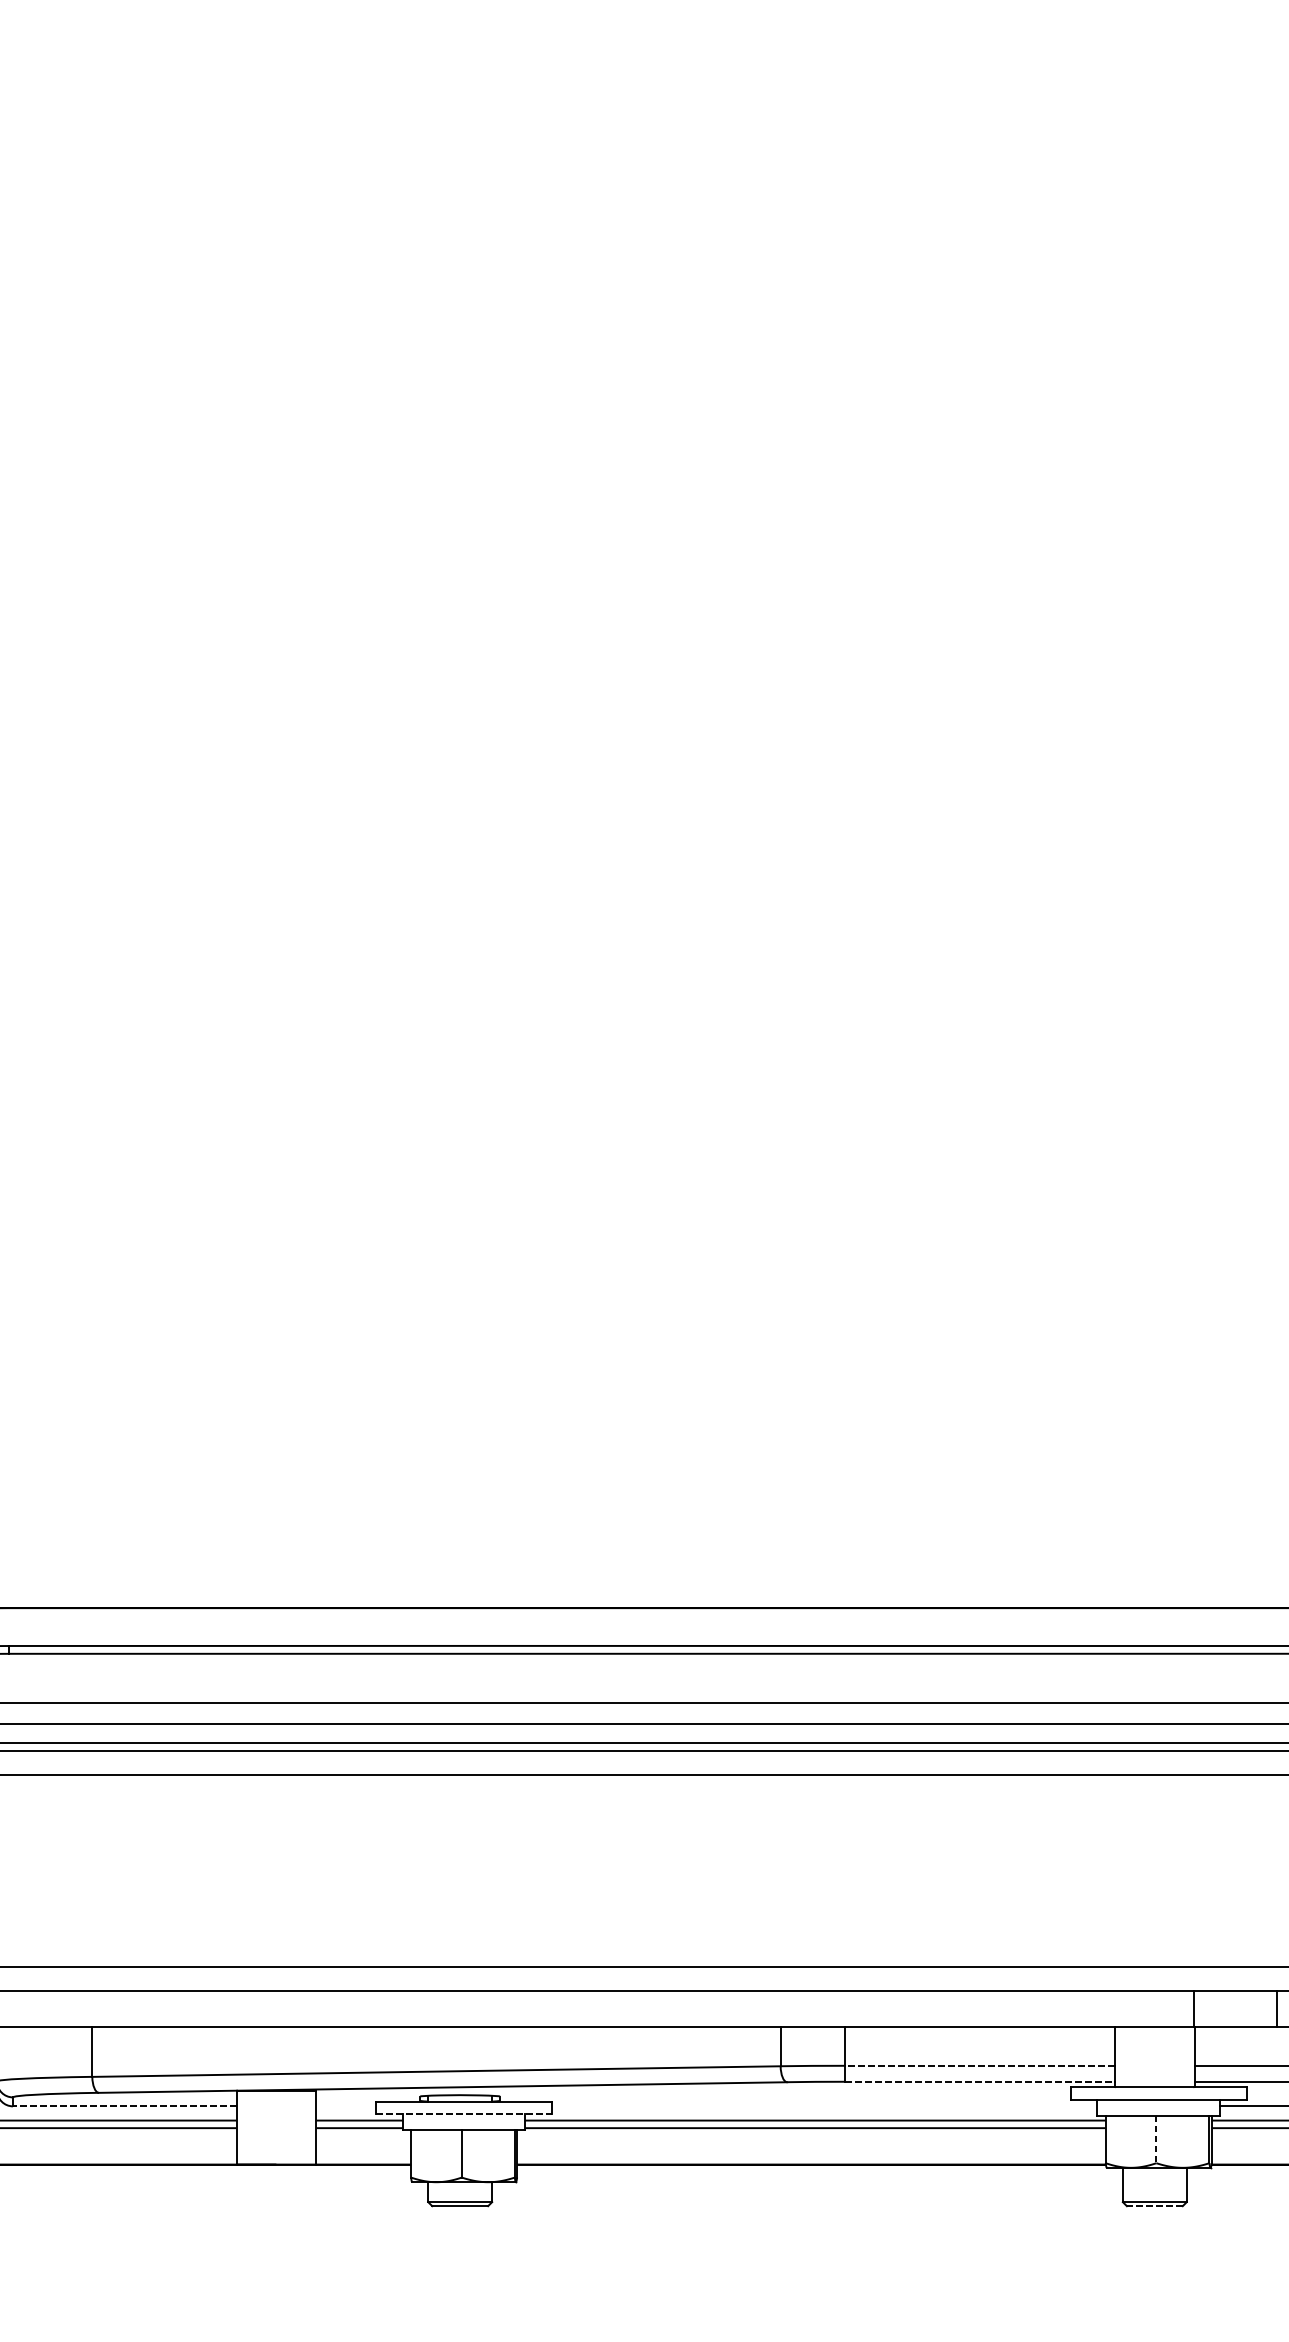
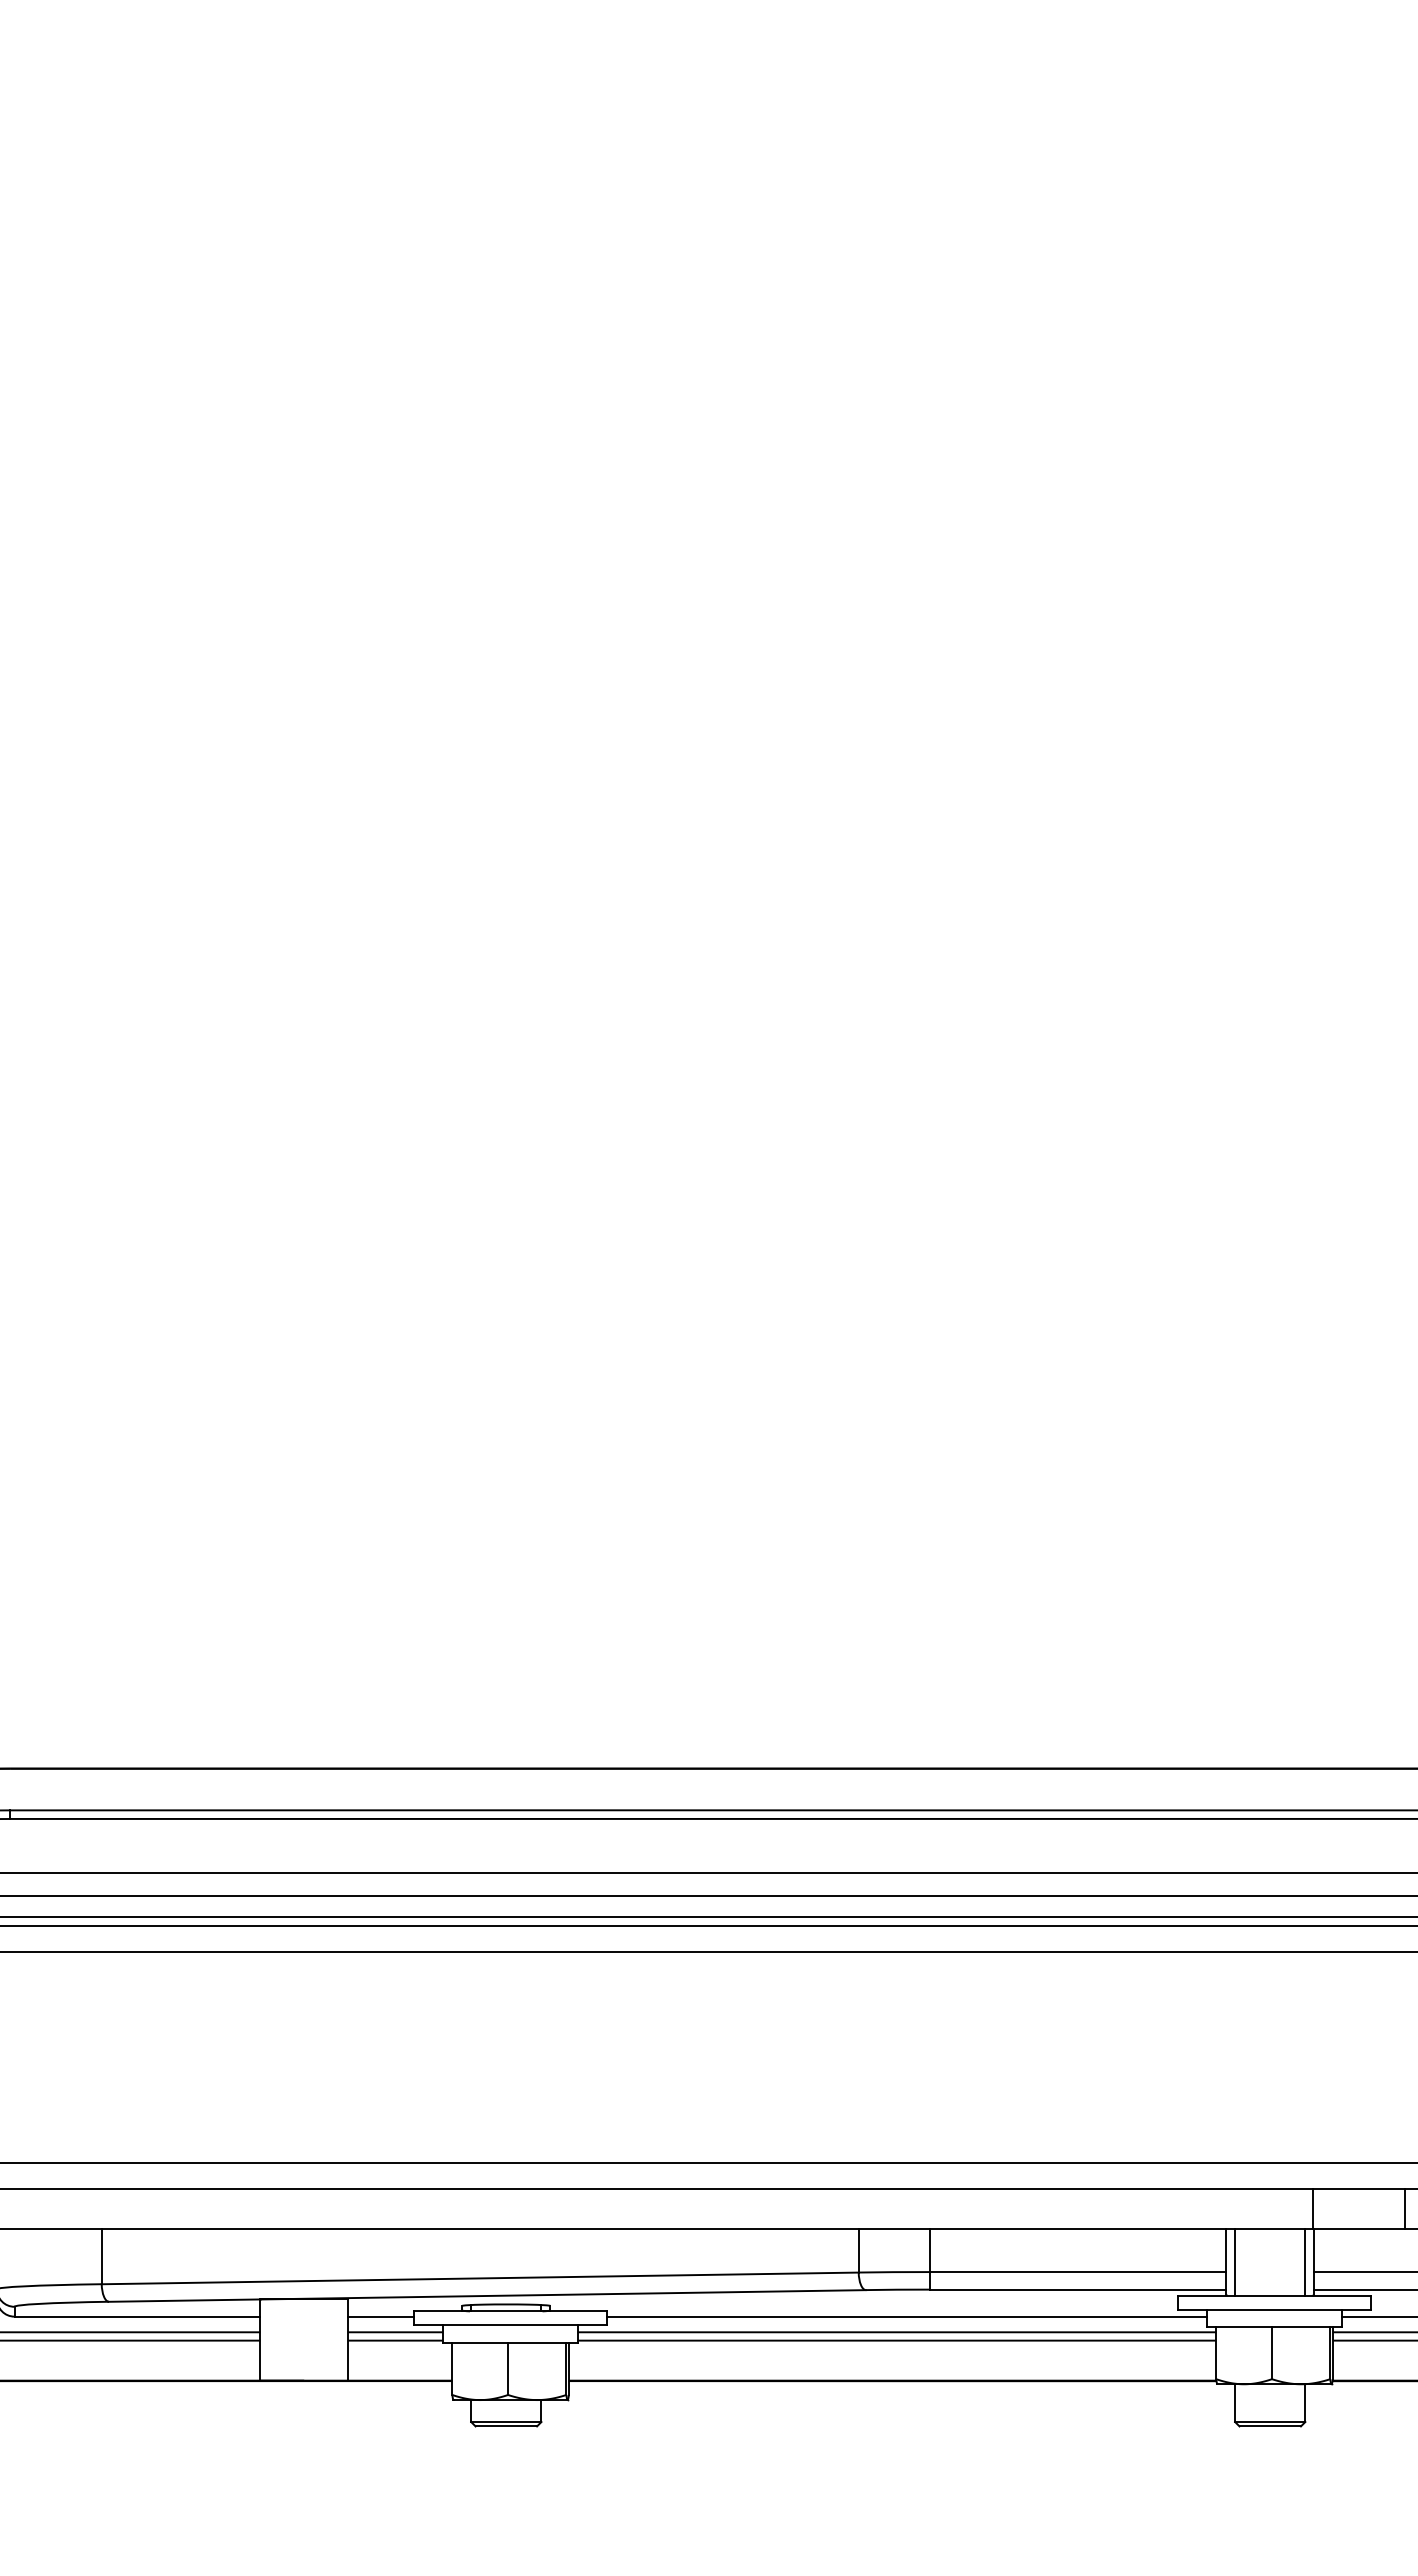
line: (1123, 2056) -> (1235, 2261), added
line: (1186, 2056) -> (1305, 2261), added
line: (979, 2066) -> (1077, 2272), dashed -> solid
line: (980, 2081) -> (1078, 2289), dashed -> solid
line: (124, 2106) -> (137, 2316), dashed -> solid
line: (346, 2106) -> (381, 2316), added
line: (824, 2106) -> (906, 2316), added
line: (464, 2114) -> (510, 2325), dashed -> solid
line: (1155, 2139) -> (1271, 2353), dashed -> solid
line: (1155, 2206) -> (1270, 2426), dashed -> solid

